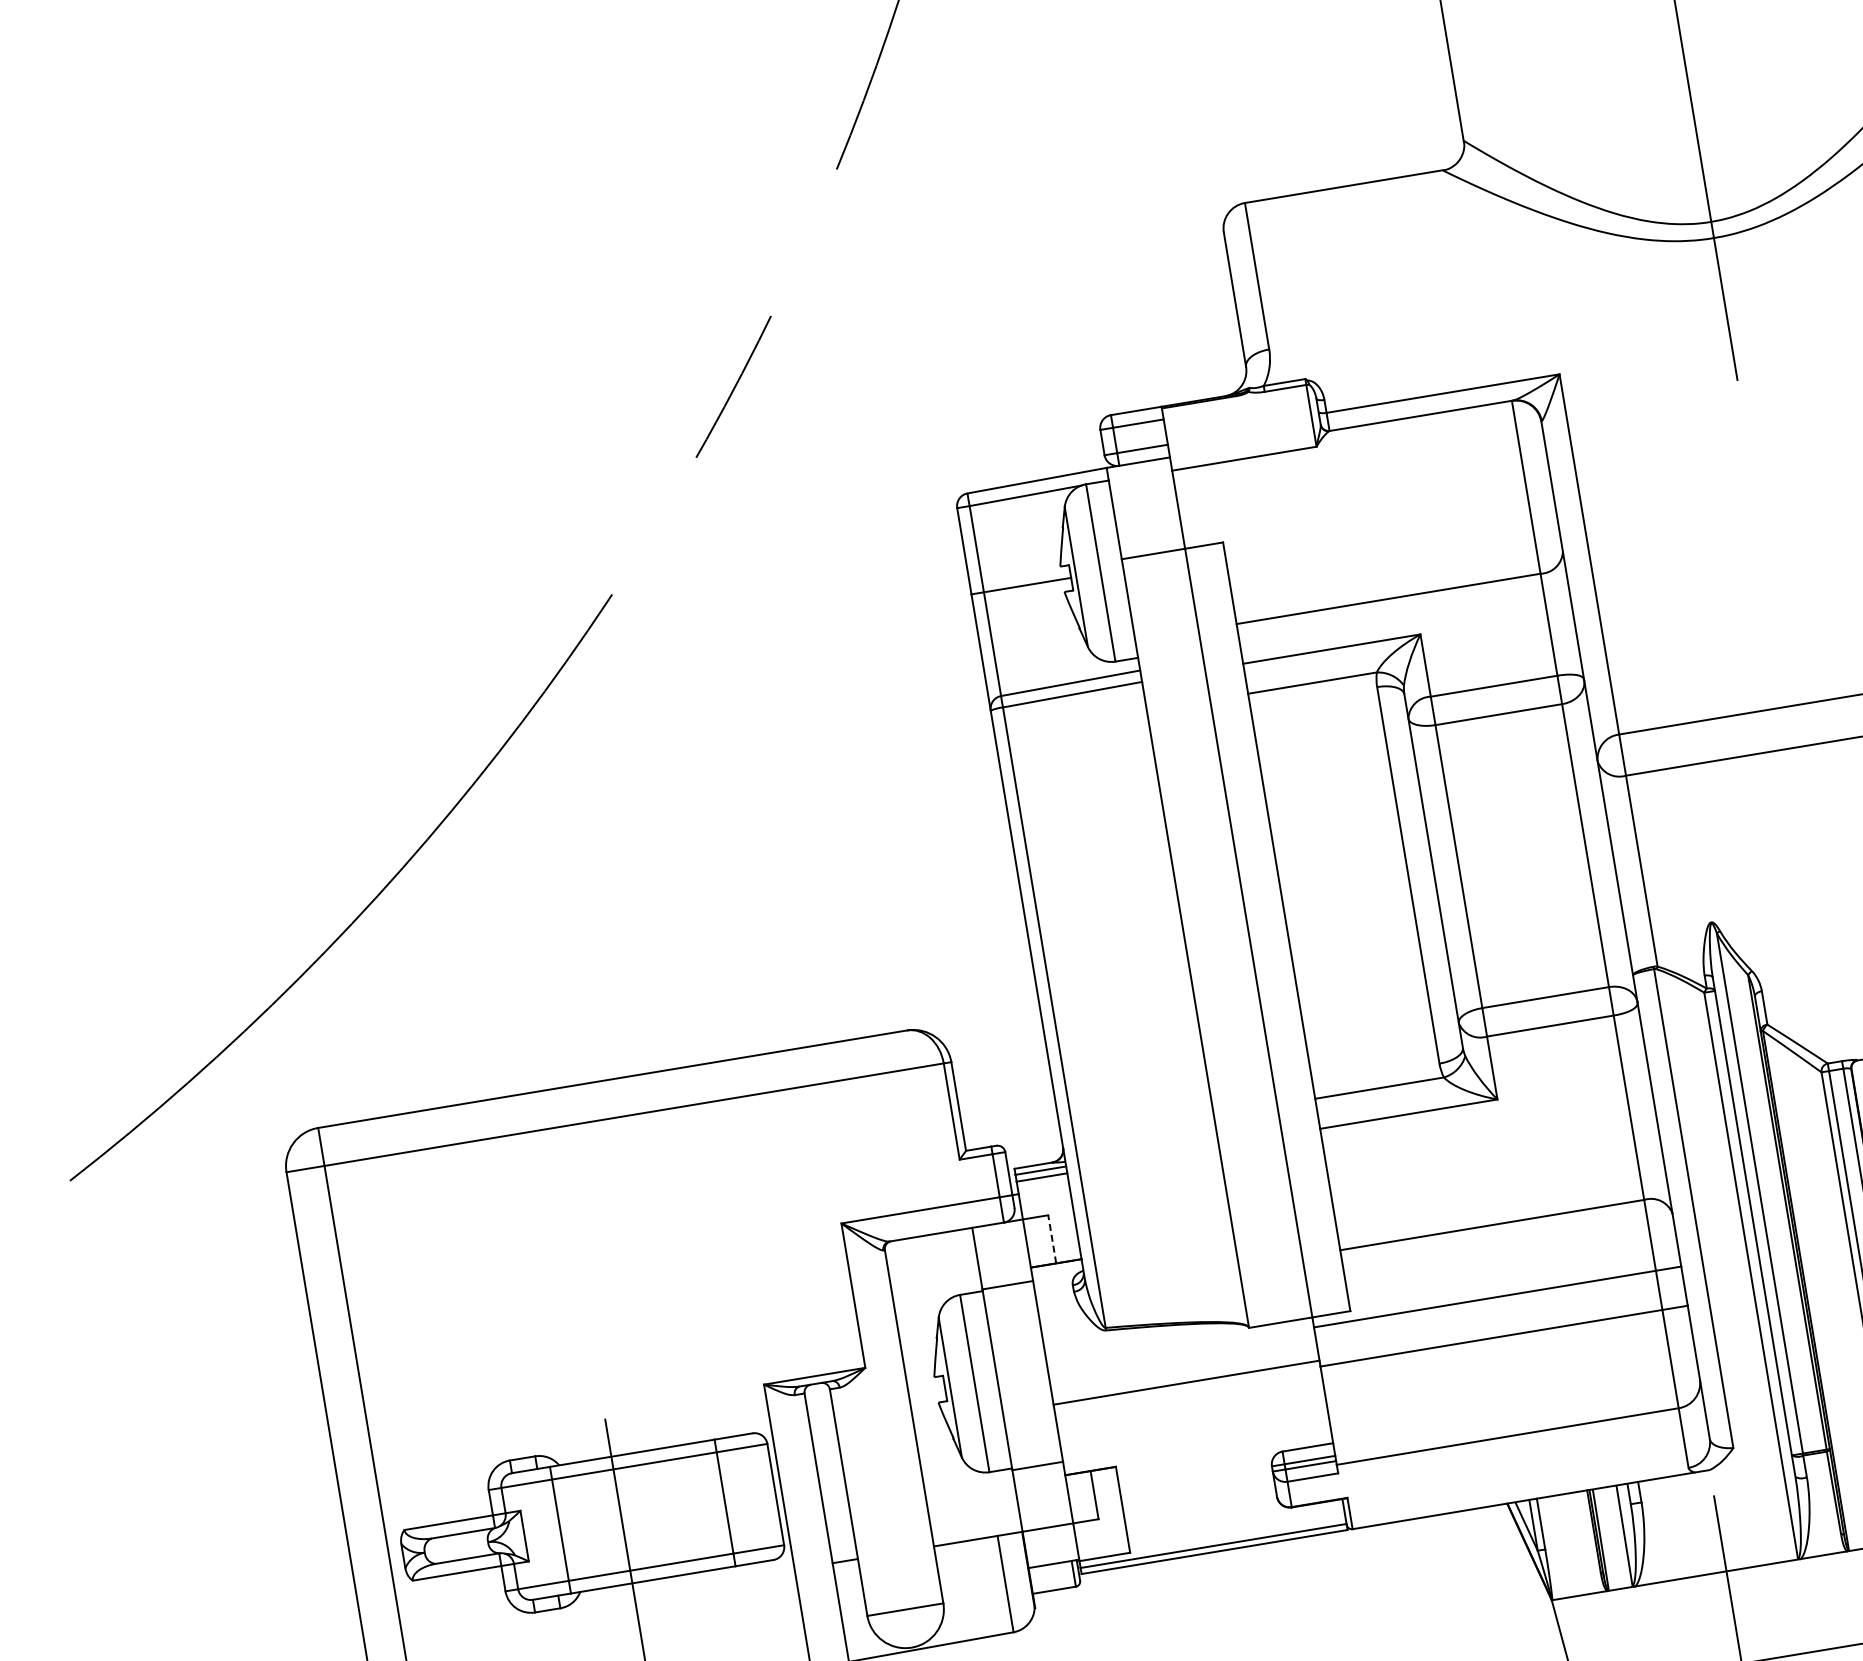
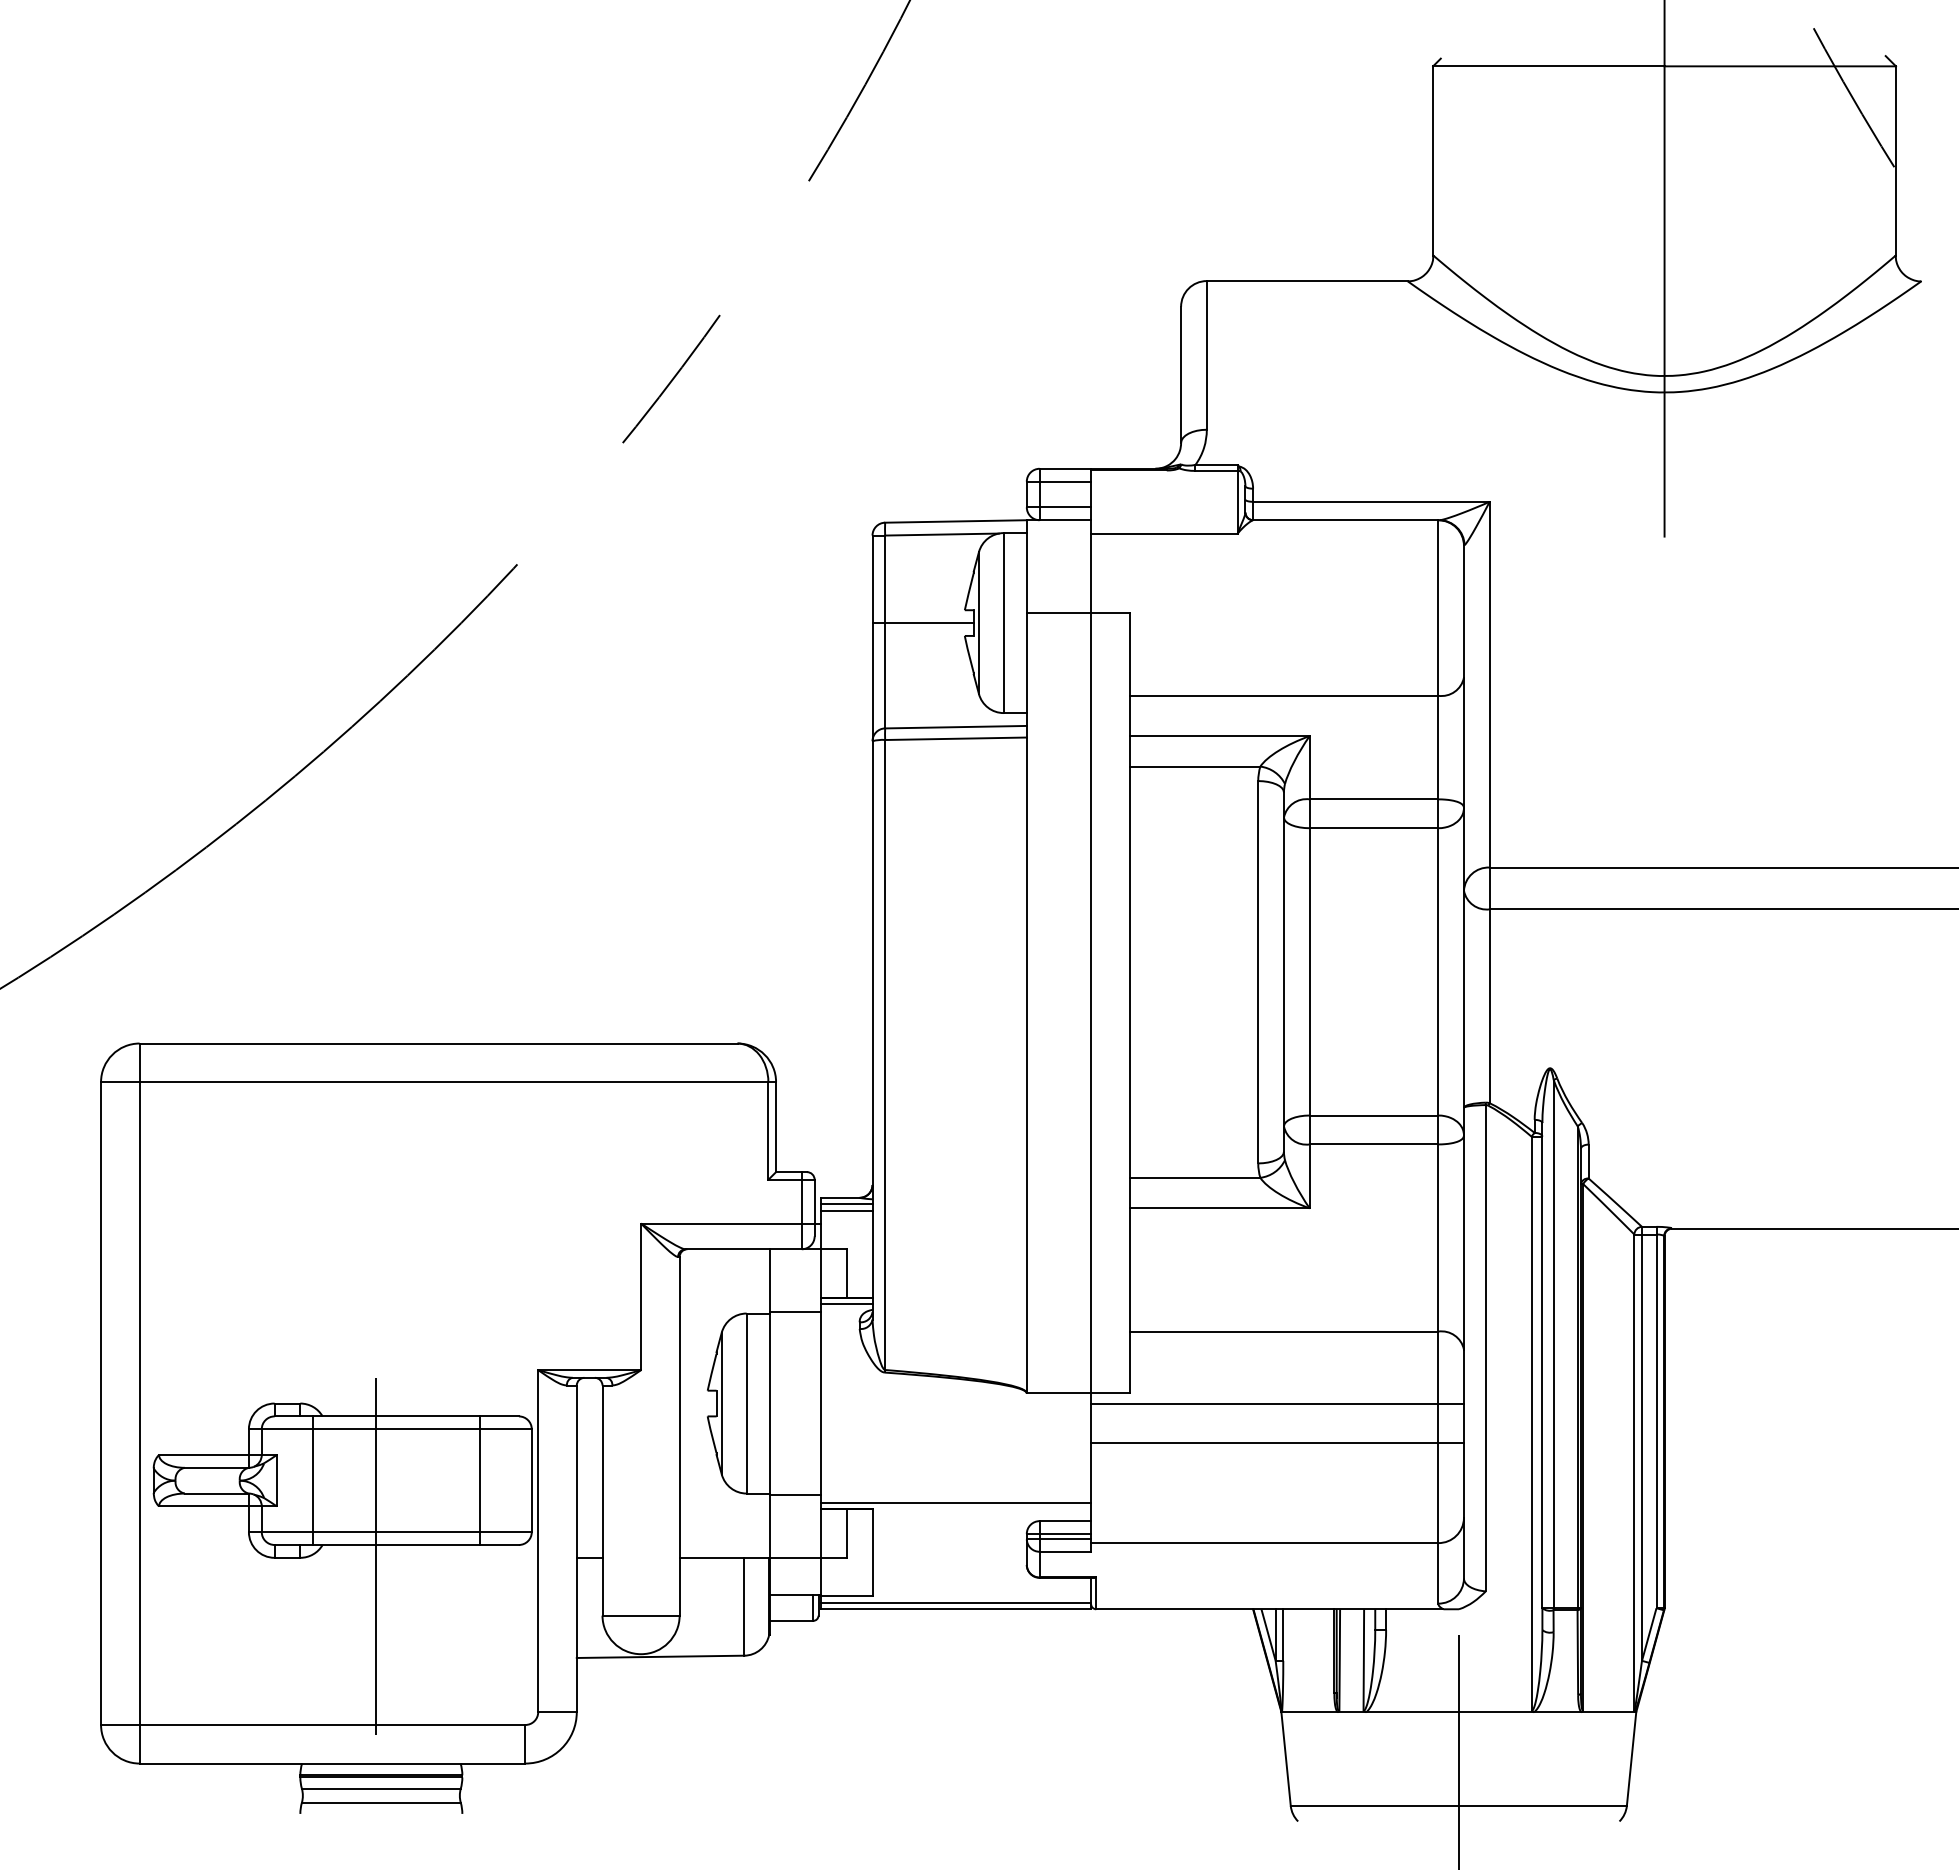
line: (1051, 1239) -> (846, 1273), dashed -> solid
line: (1056, 1268) -> (846, 1303), added
line: (1186, 1382) -> (956, 1503), moved

